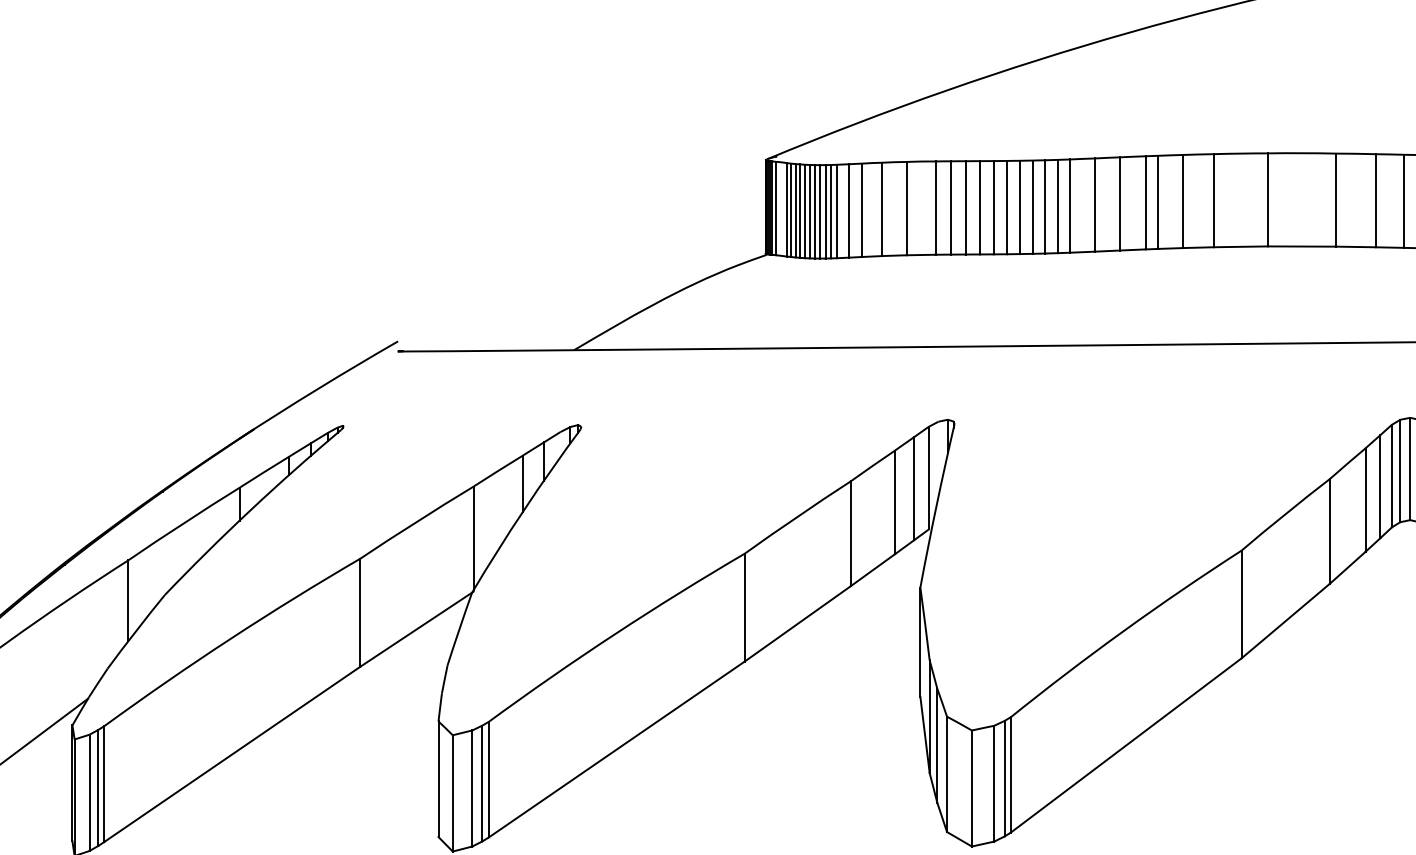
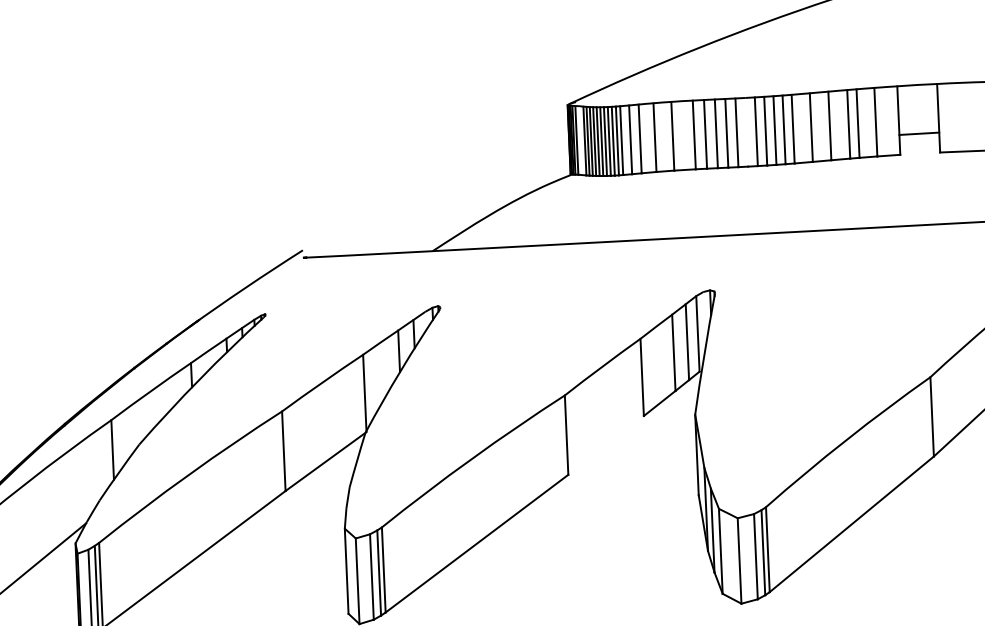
line: (1007, 207) -> (747, 132), removed
line: (1240, 246) -> (918, 133), moved
line: (797, 623) -> (605, 445), removed

